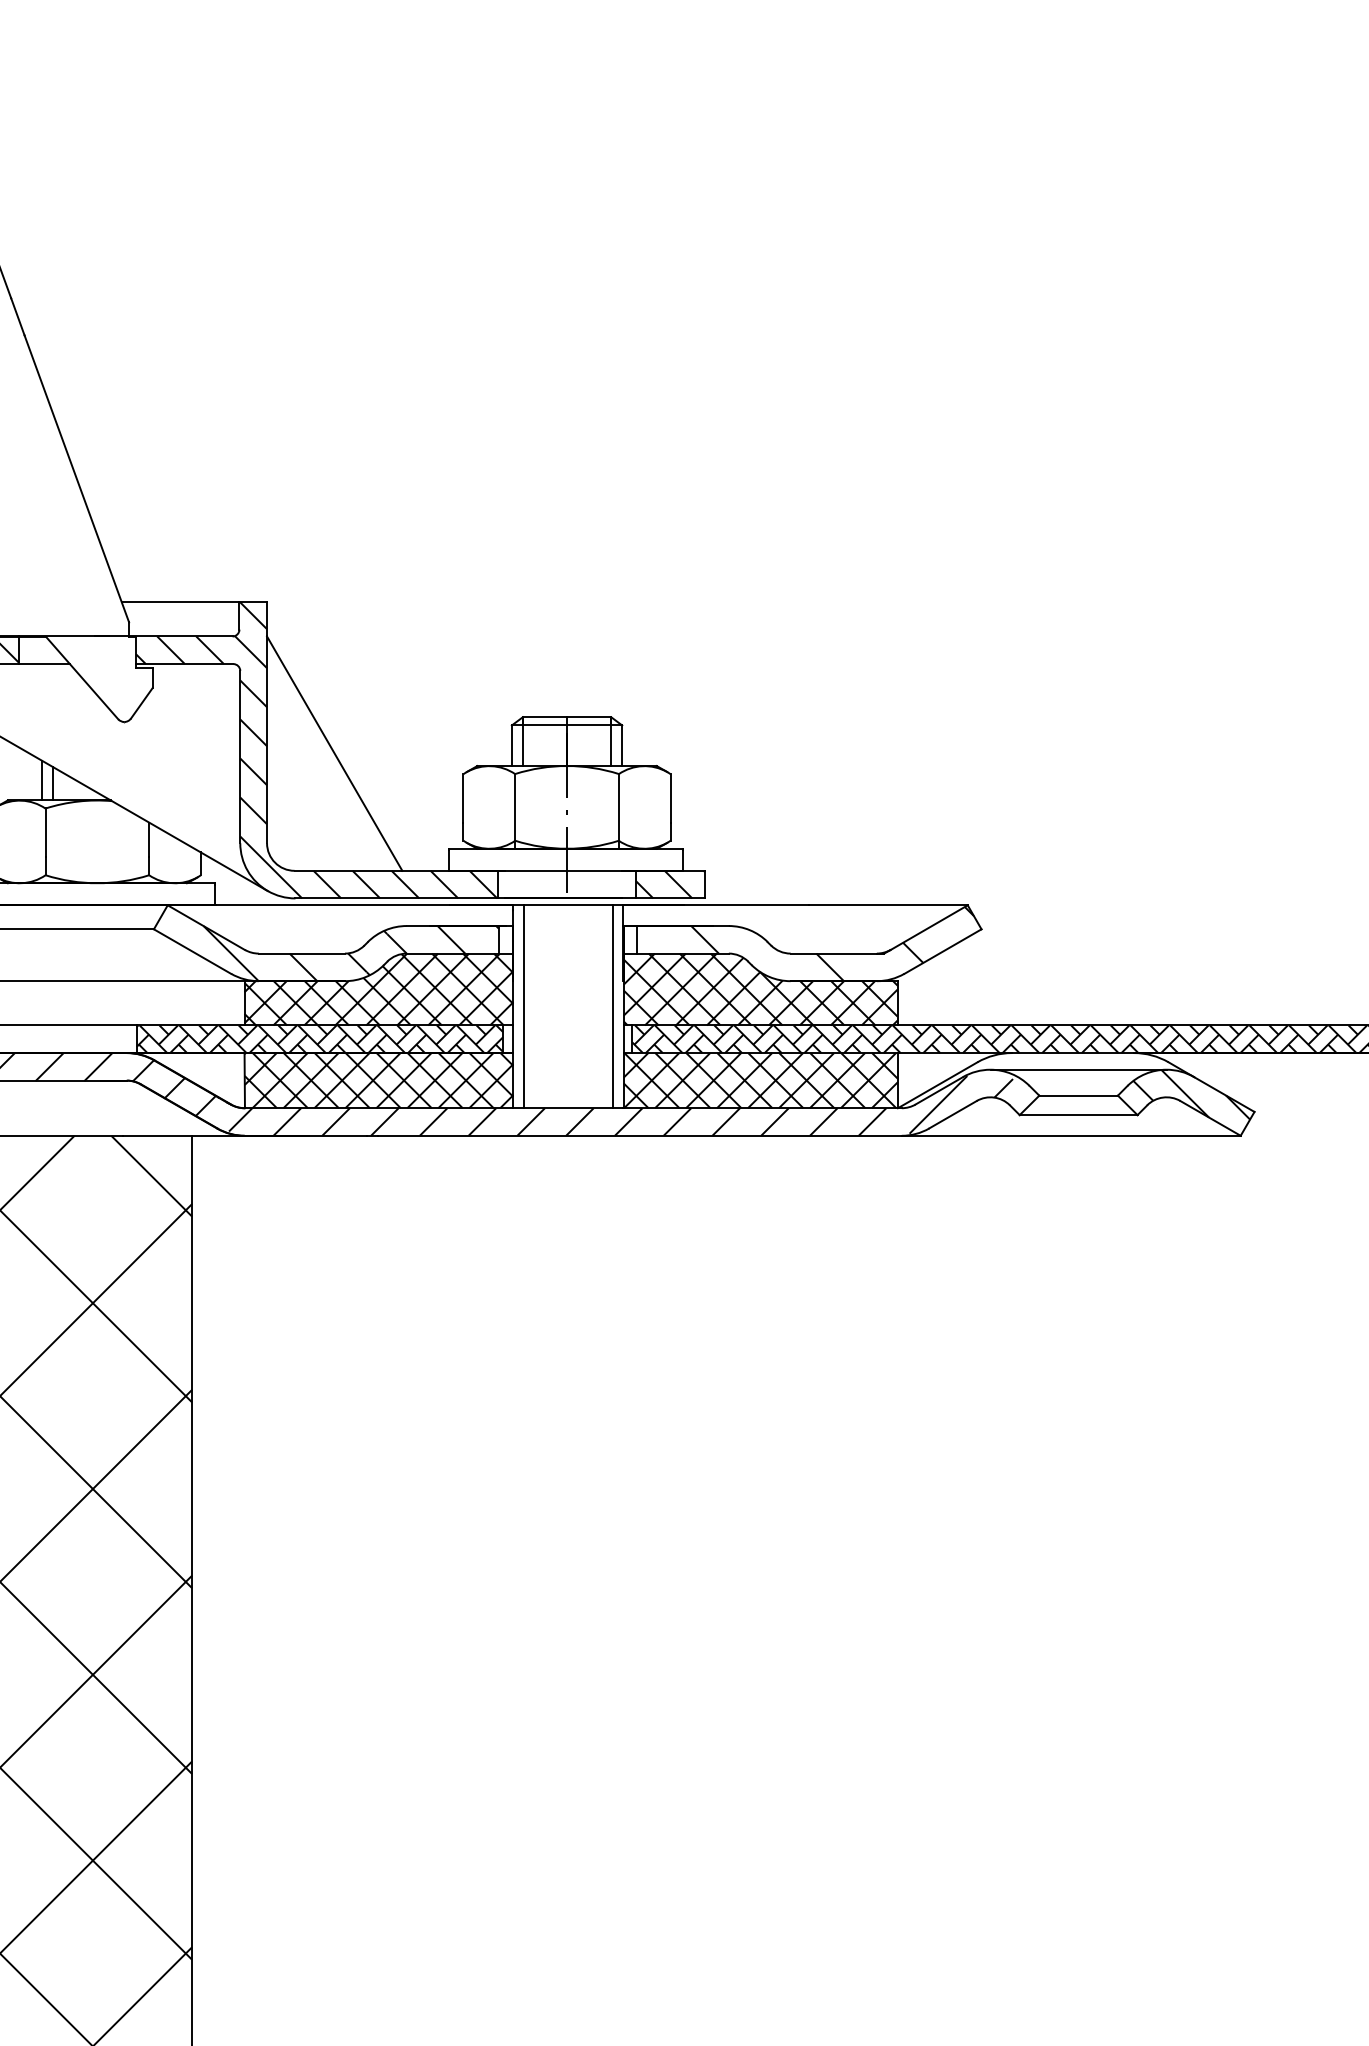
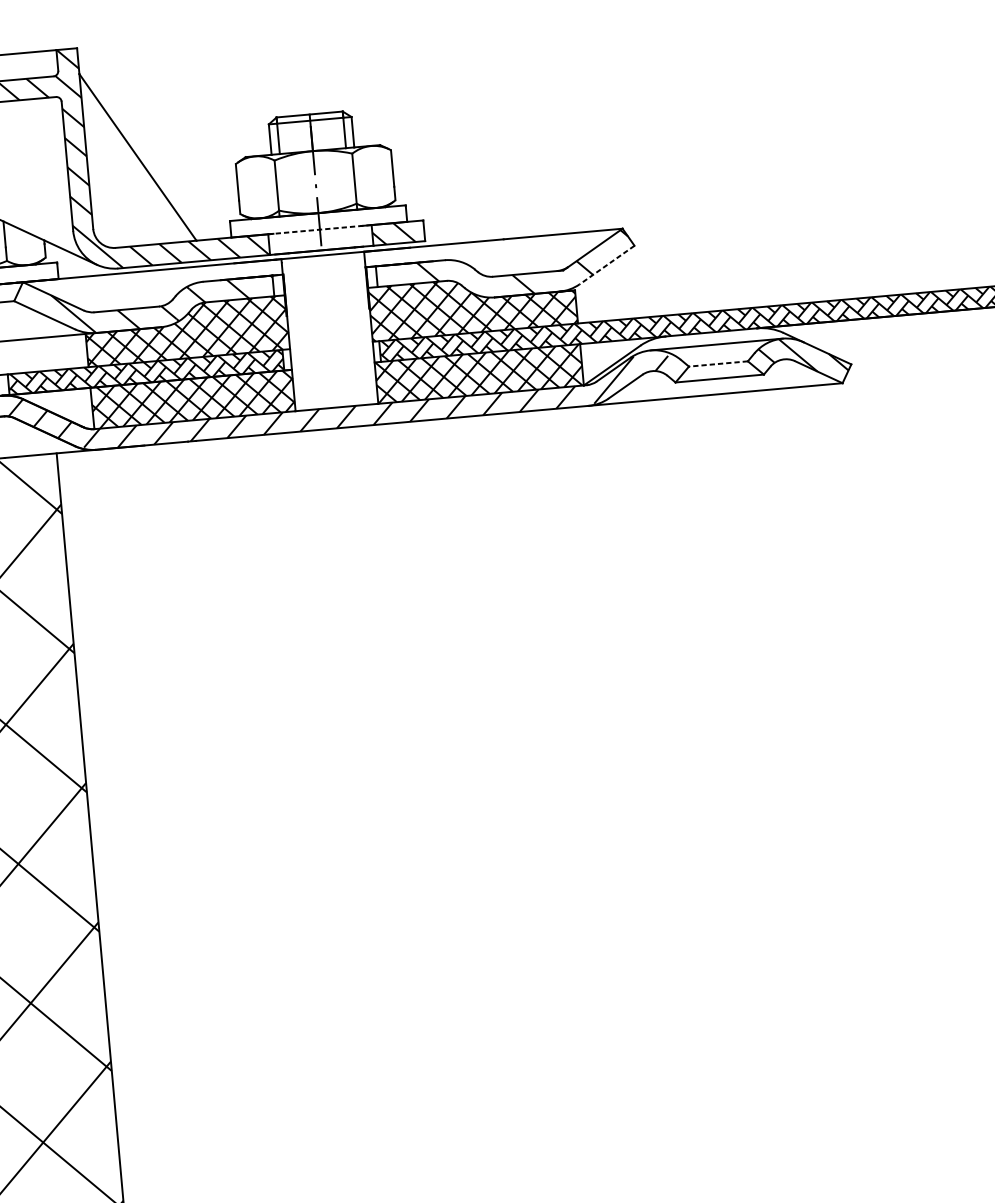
line: (567, 870) -> (320, 229), solid -> dashed
line: (942, 951) -> (606, 265), solid -> dashed
line: (524, 1006) -> (297, 334), removed
line: (612, 1006) -> (363, 328), removed
line: (1078, 1095) -> (718, 363), solid -> dashed

